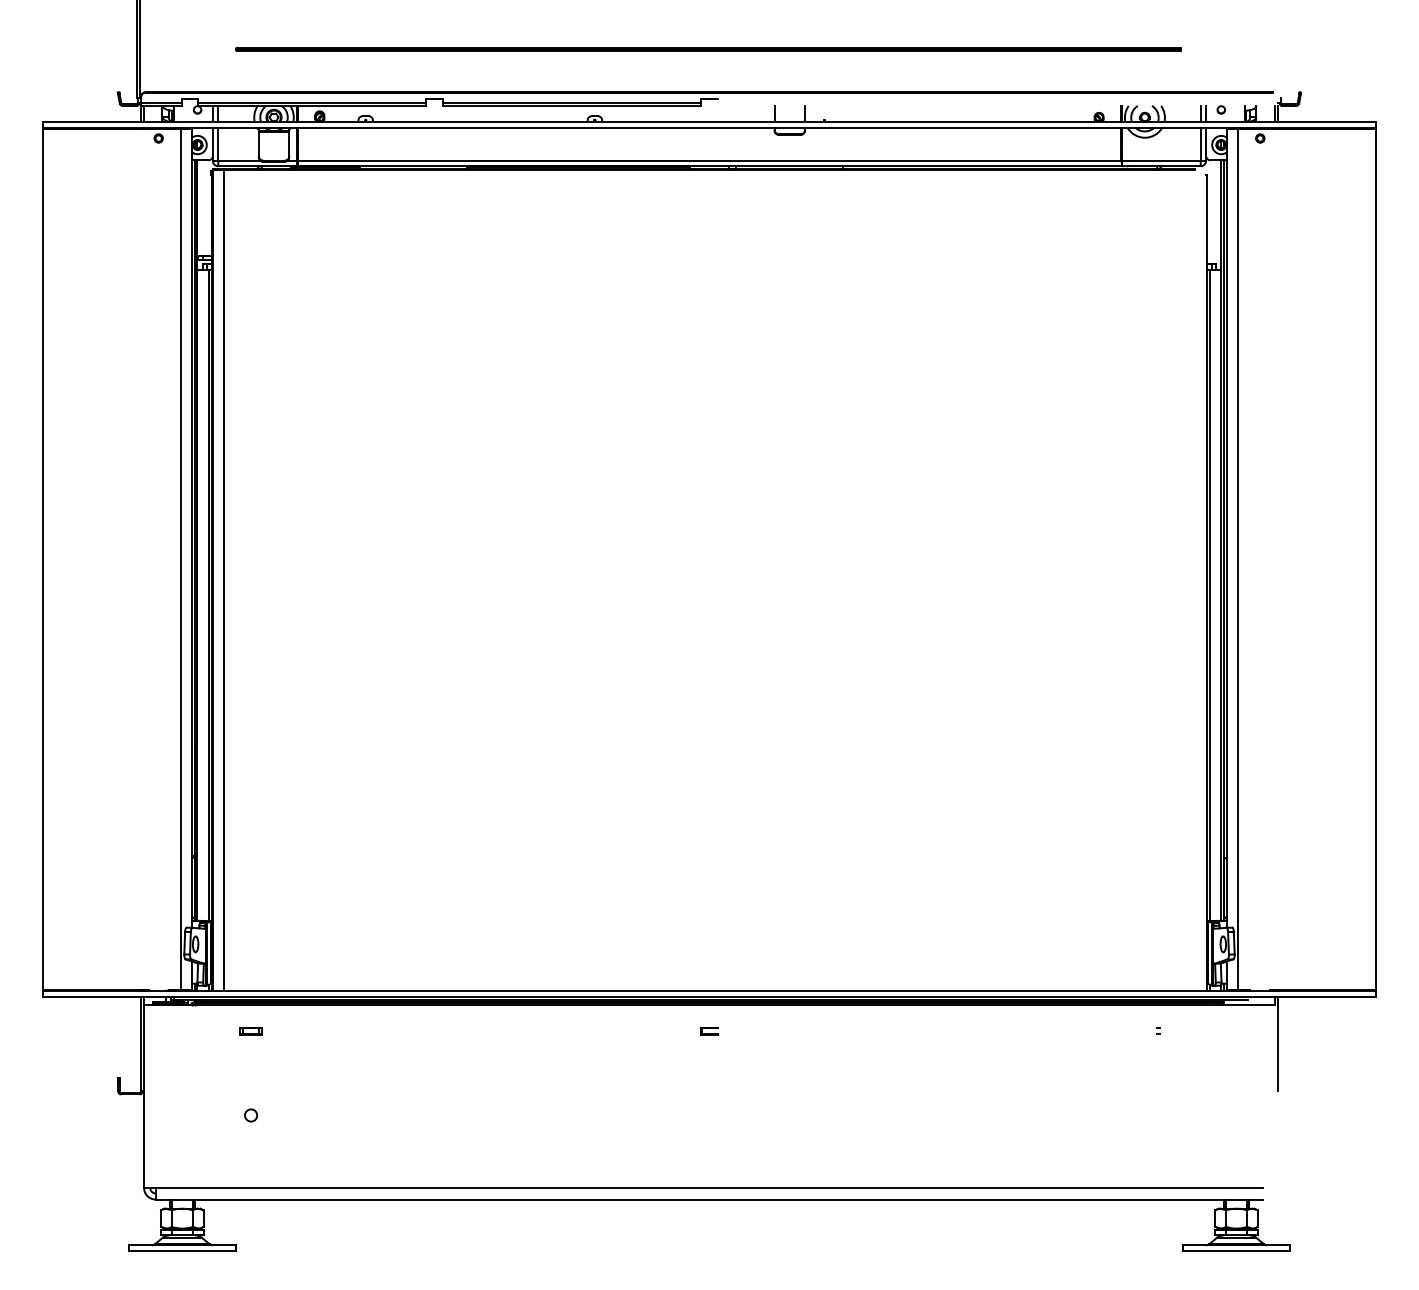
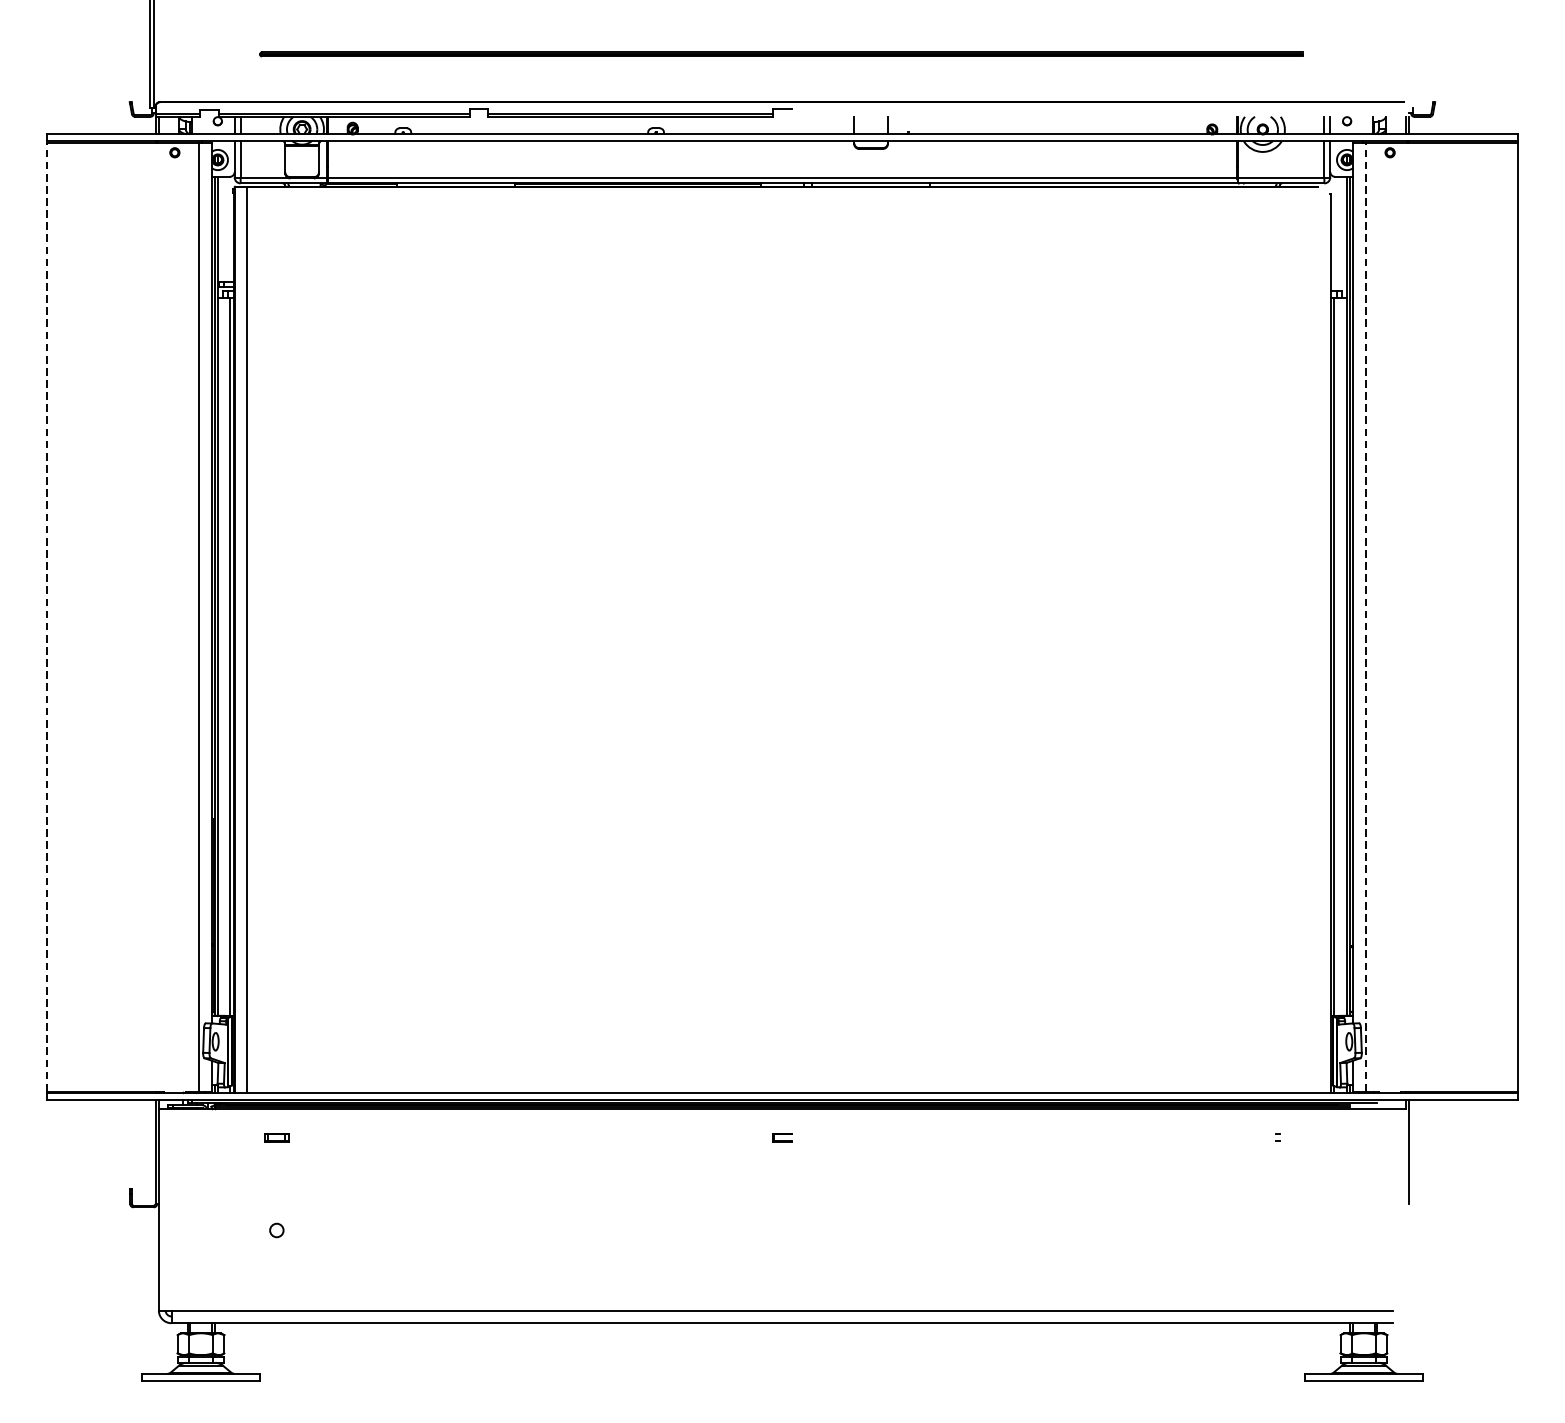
line: (42, 558) -> (46, 616), solid -> dashed
line: (1238, 558) -> (1366, 616), solid -> dashed

